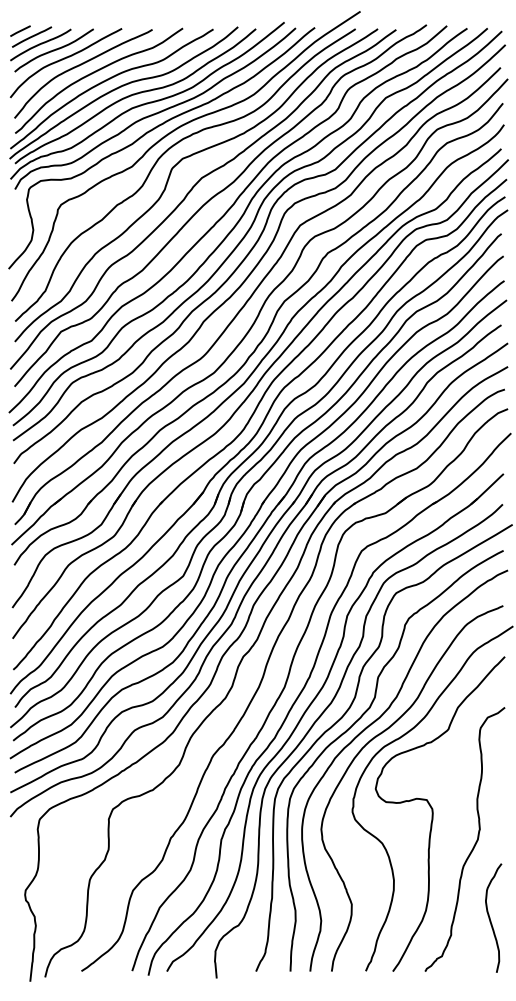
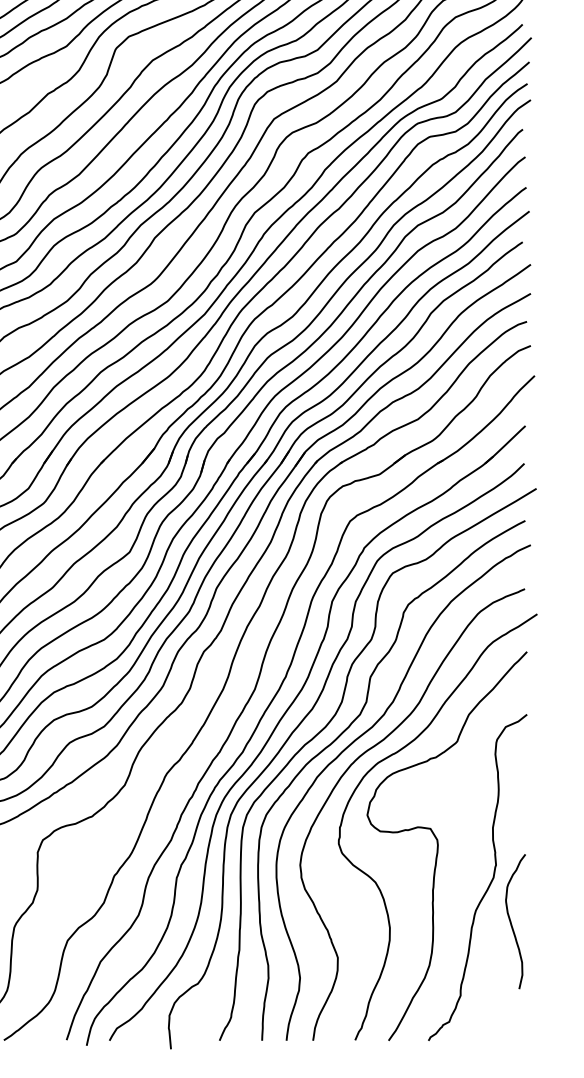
curve: (490, 917) -> (511, 920), moved

